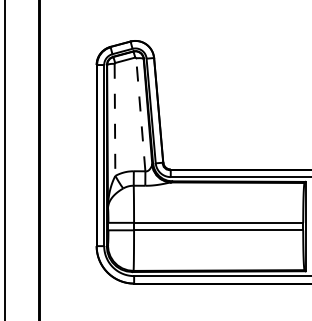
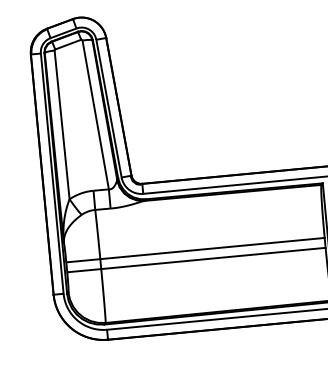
line: (140, 114) -> (95, 114), dashed -> solid
line: (115, 120) -> (62, 125), dashed -> solid

